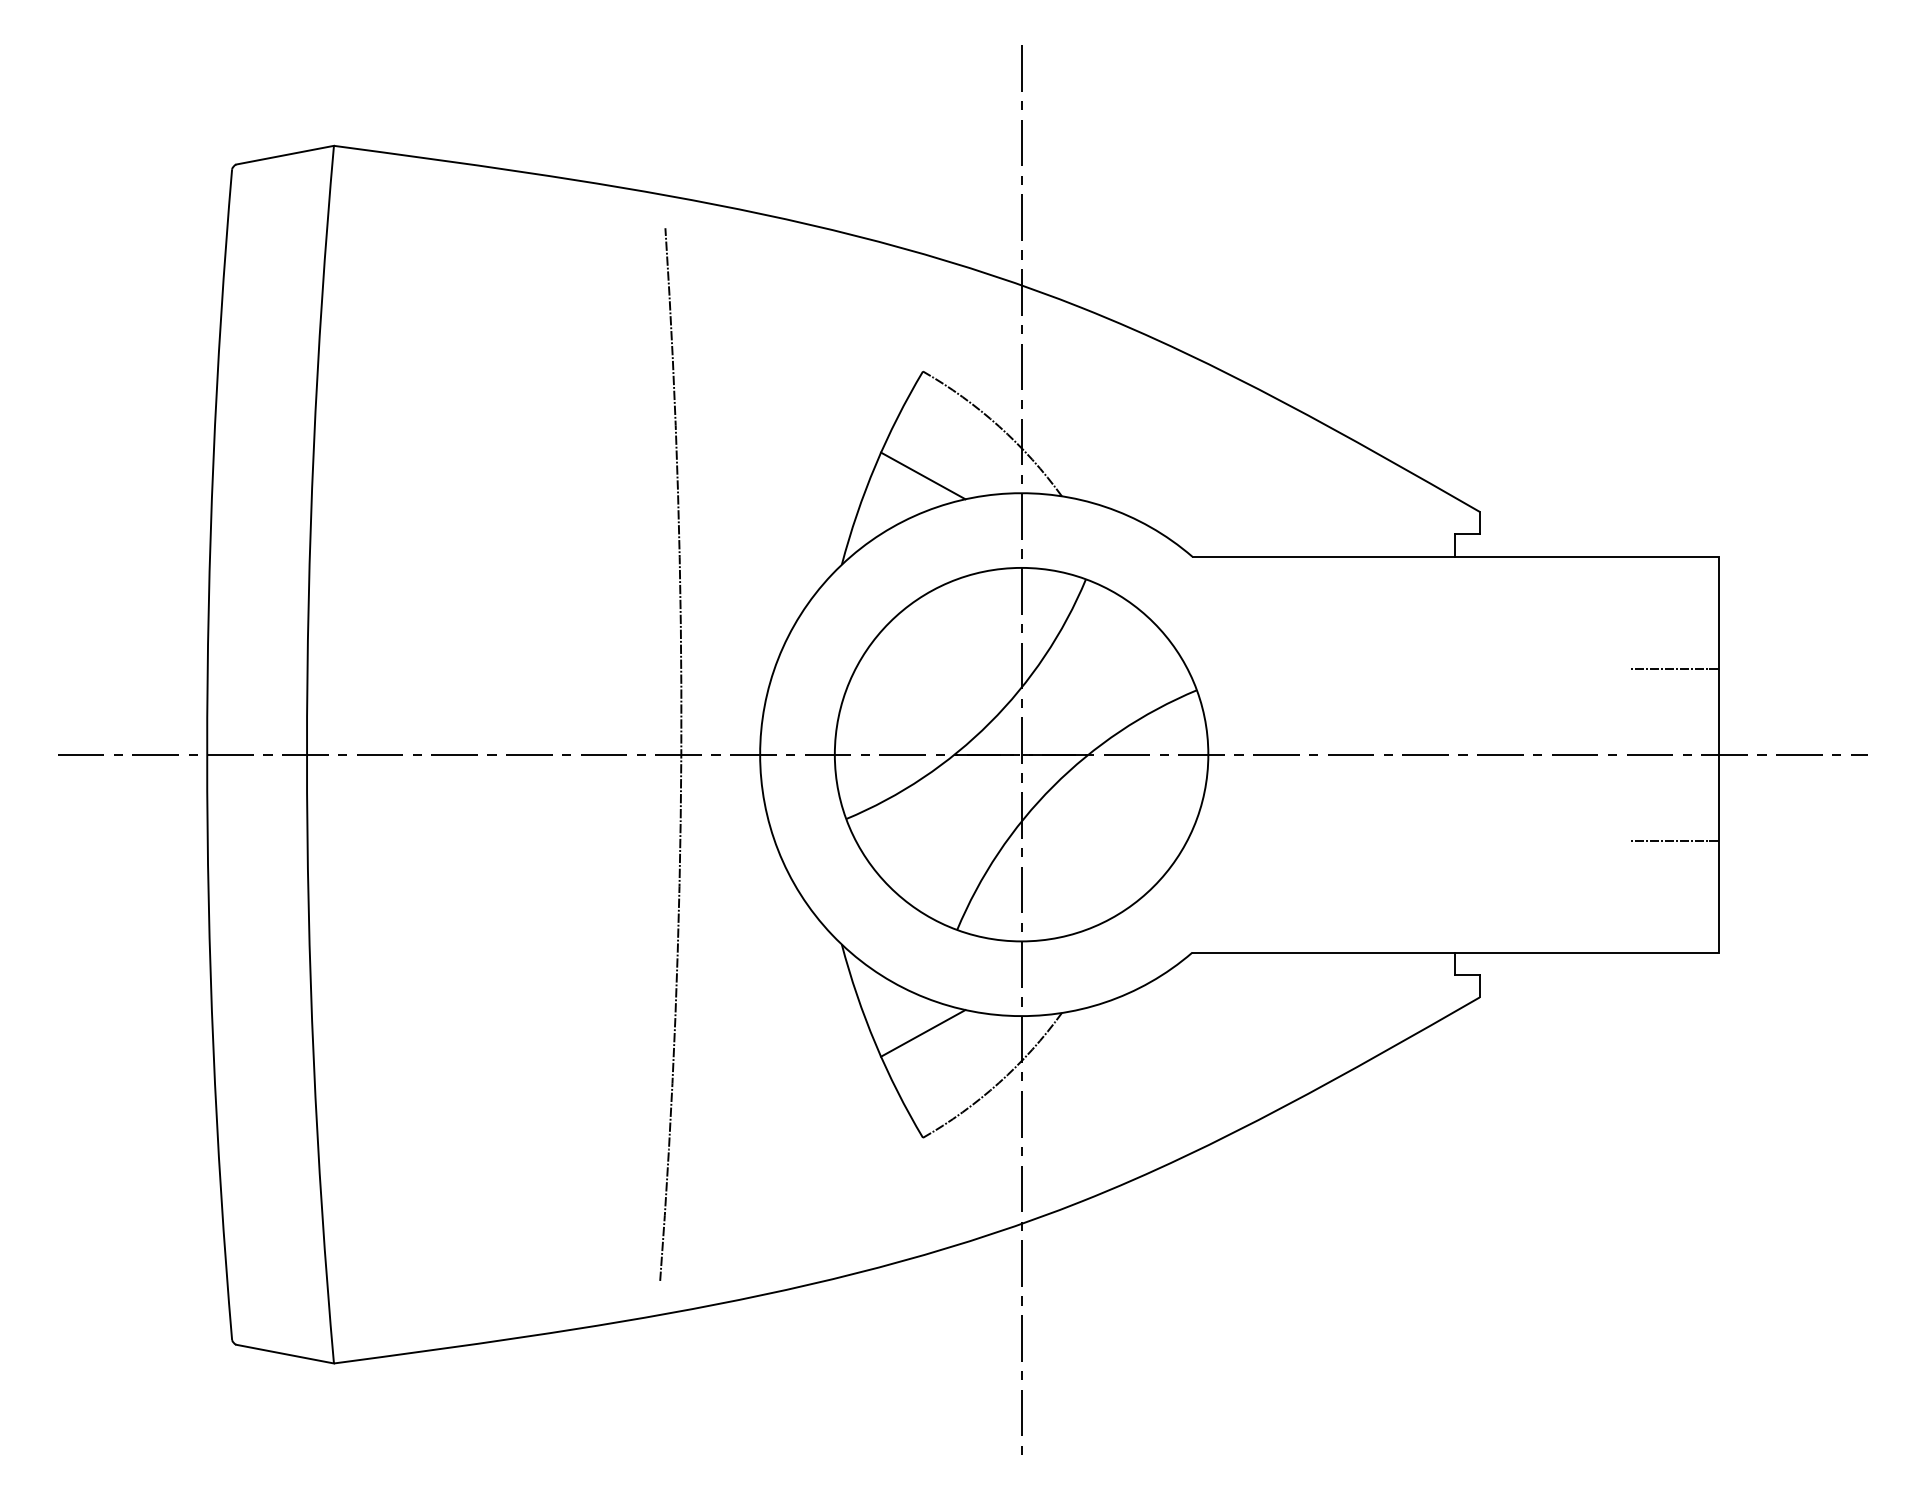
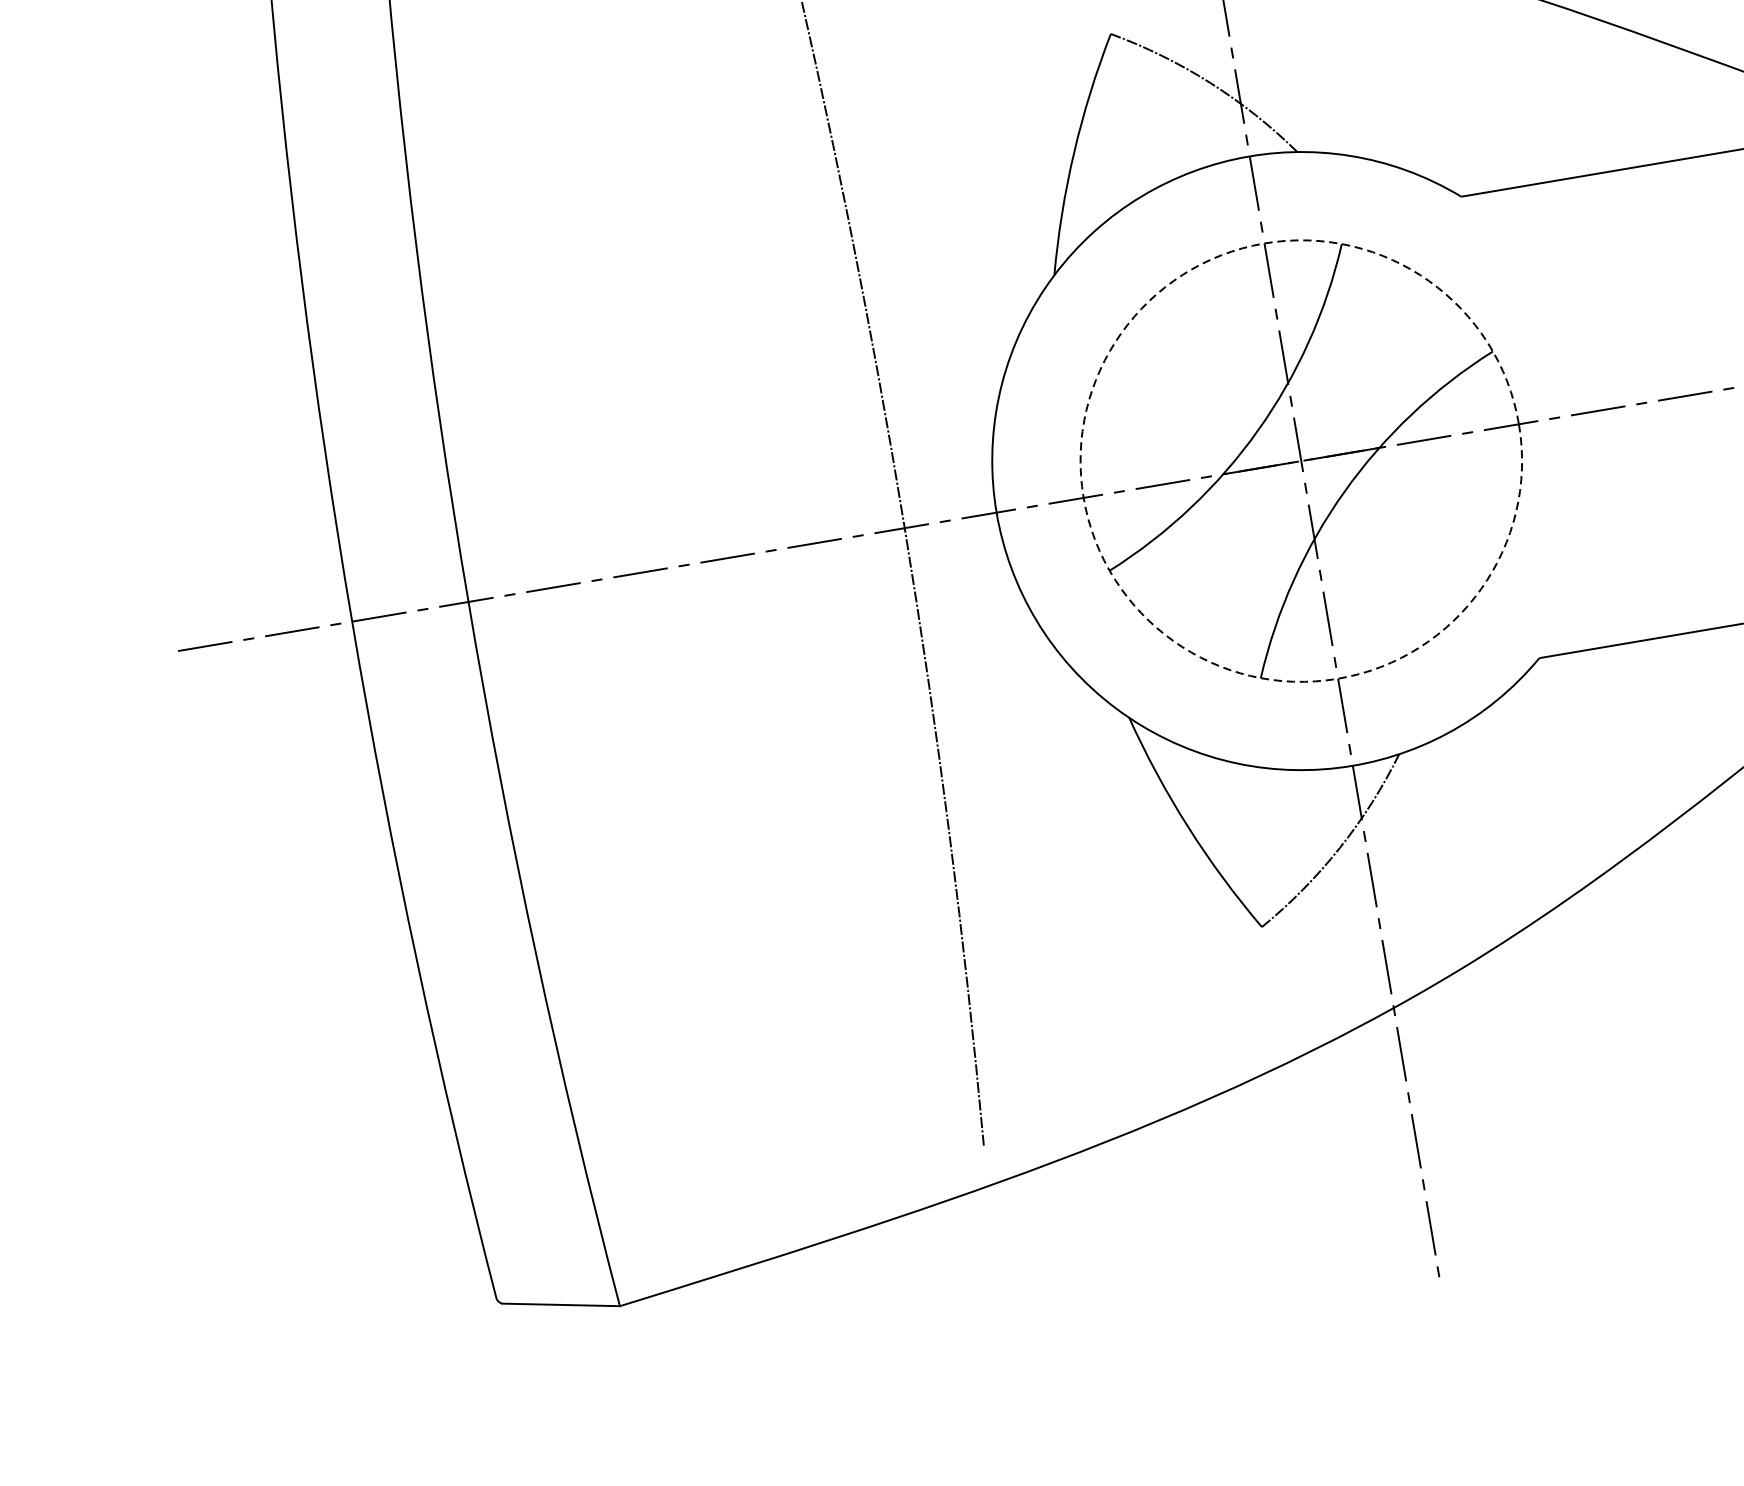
line: (923, 475) -> (1131, 155), removed
circle: (1021, 754) -> (1301, 460), solid -> dashed
line: (923, 1033) -> (1241, 805), removed

